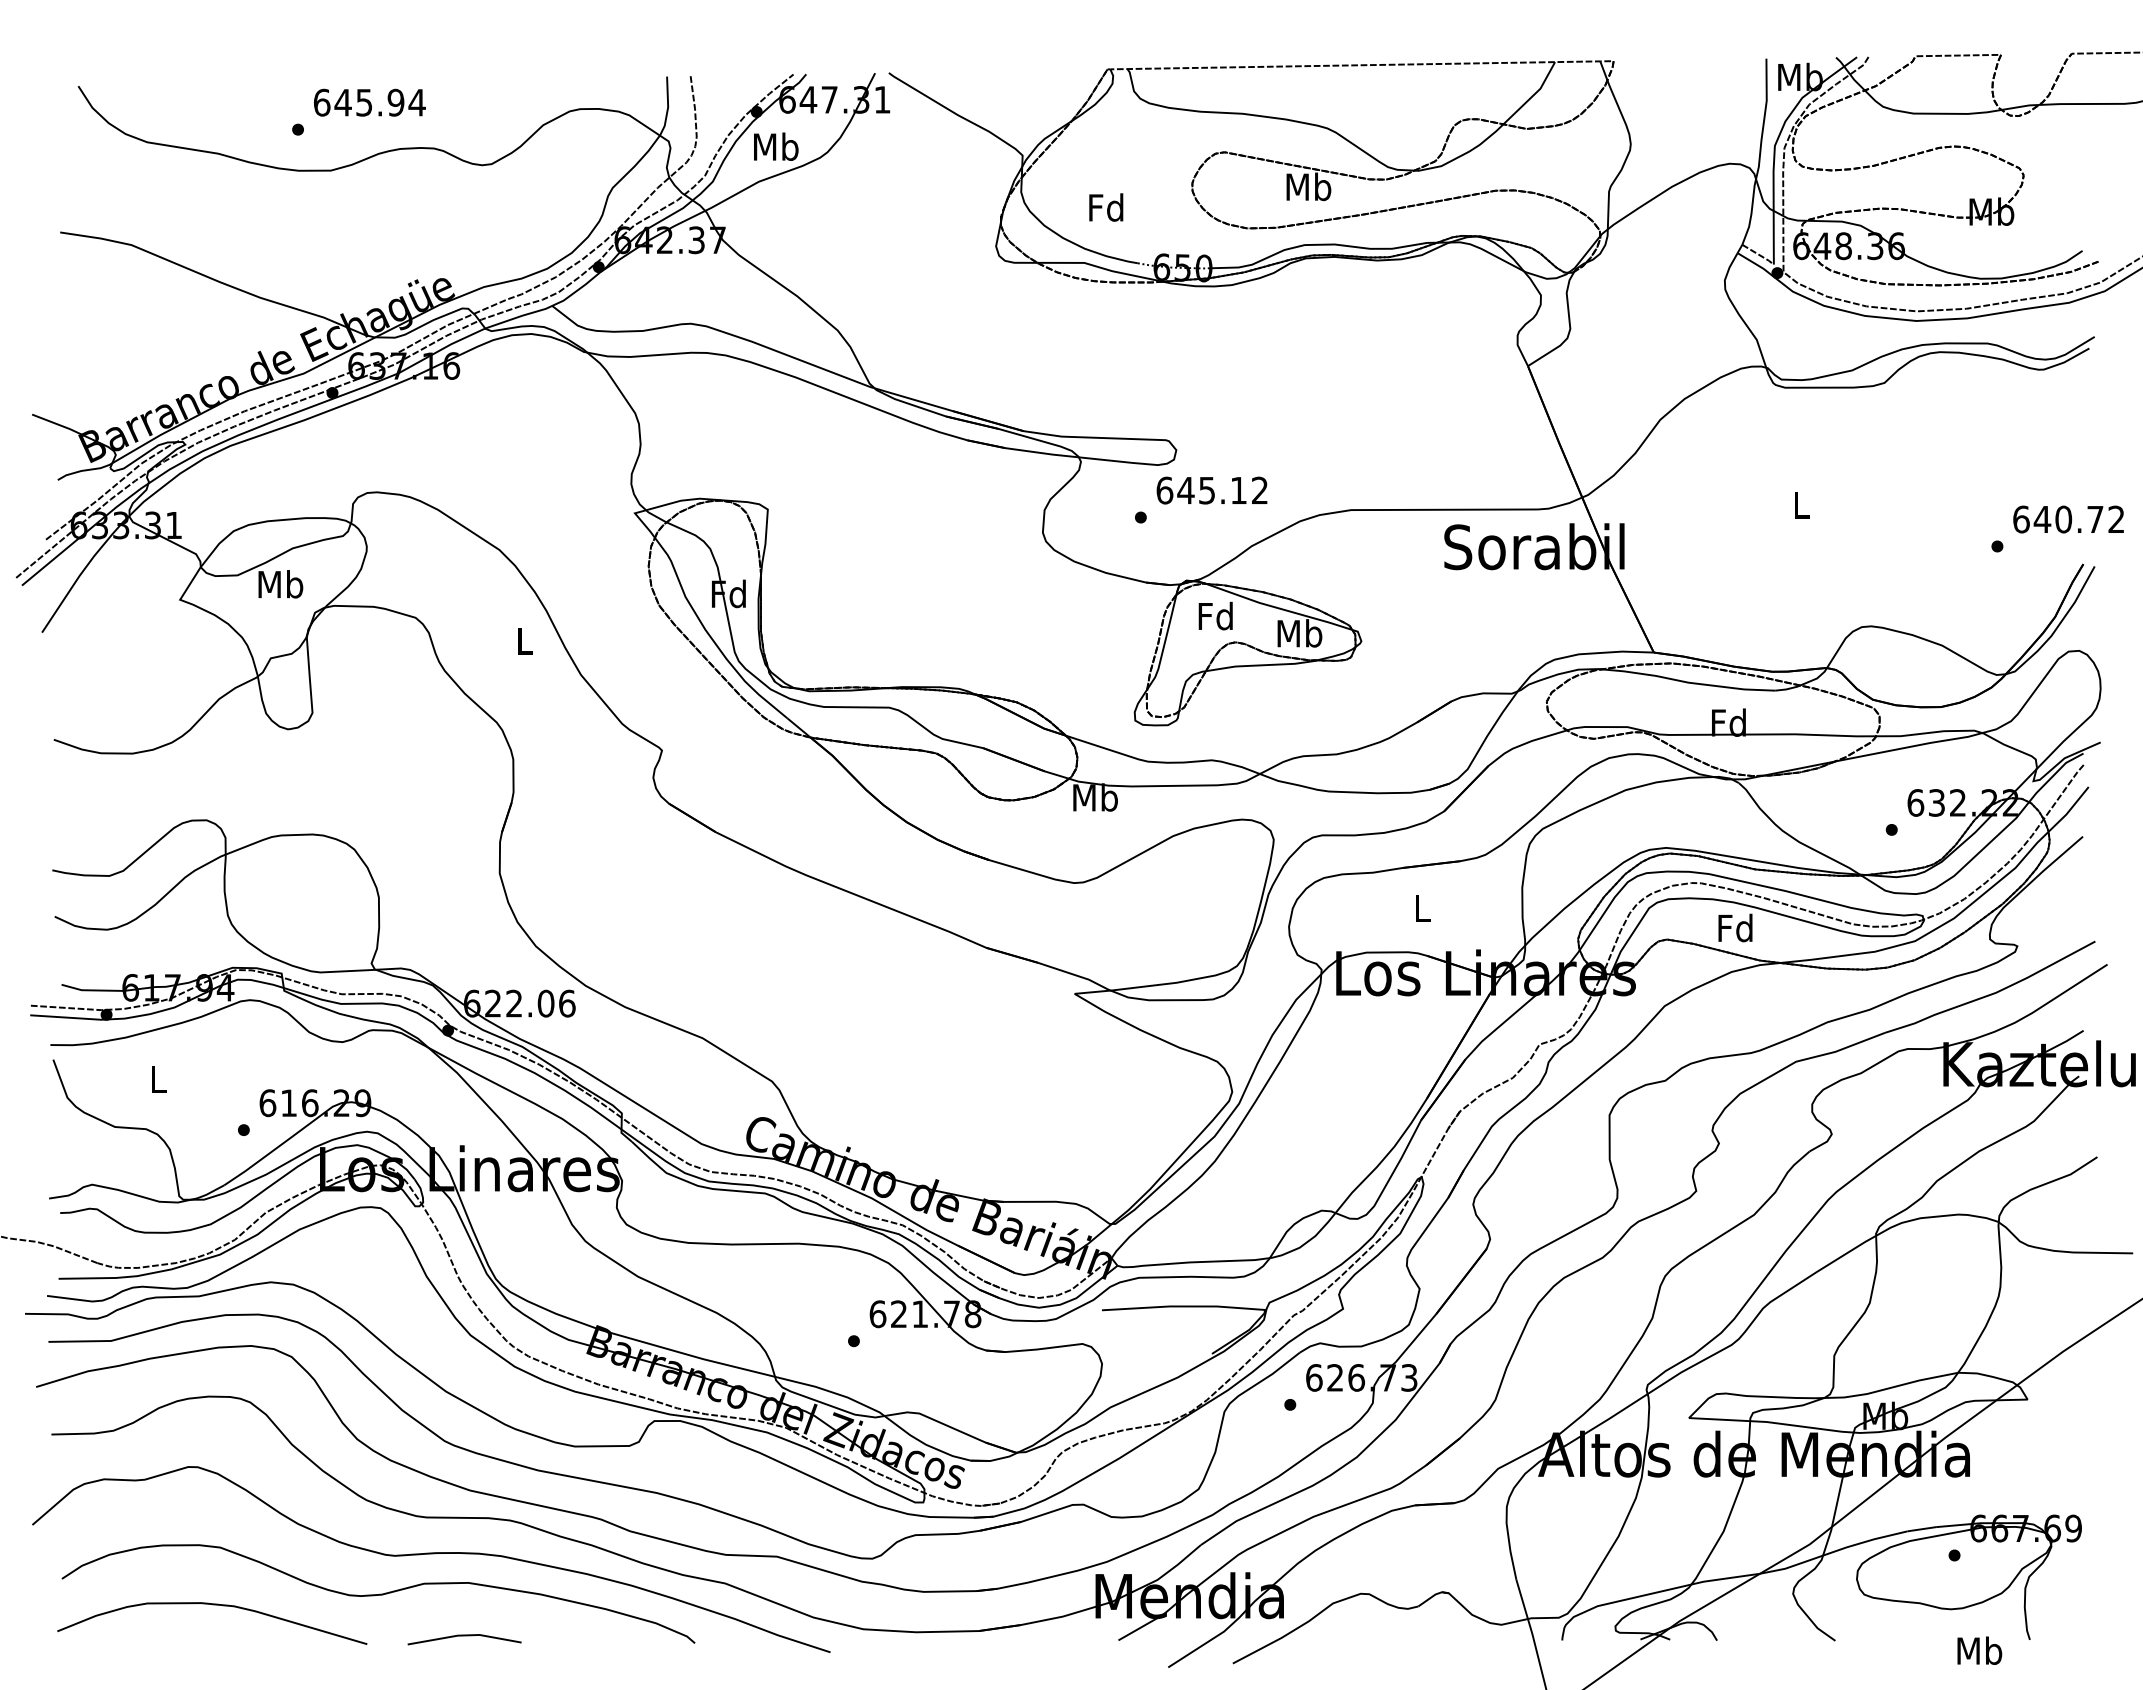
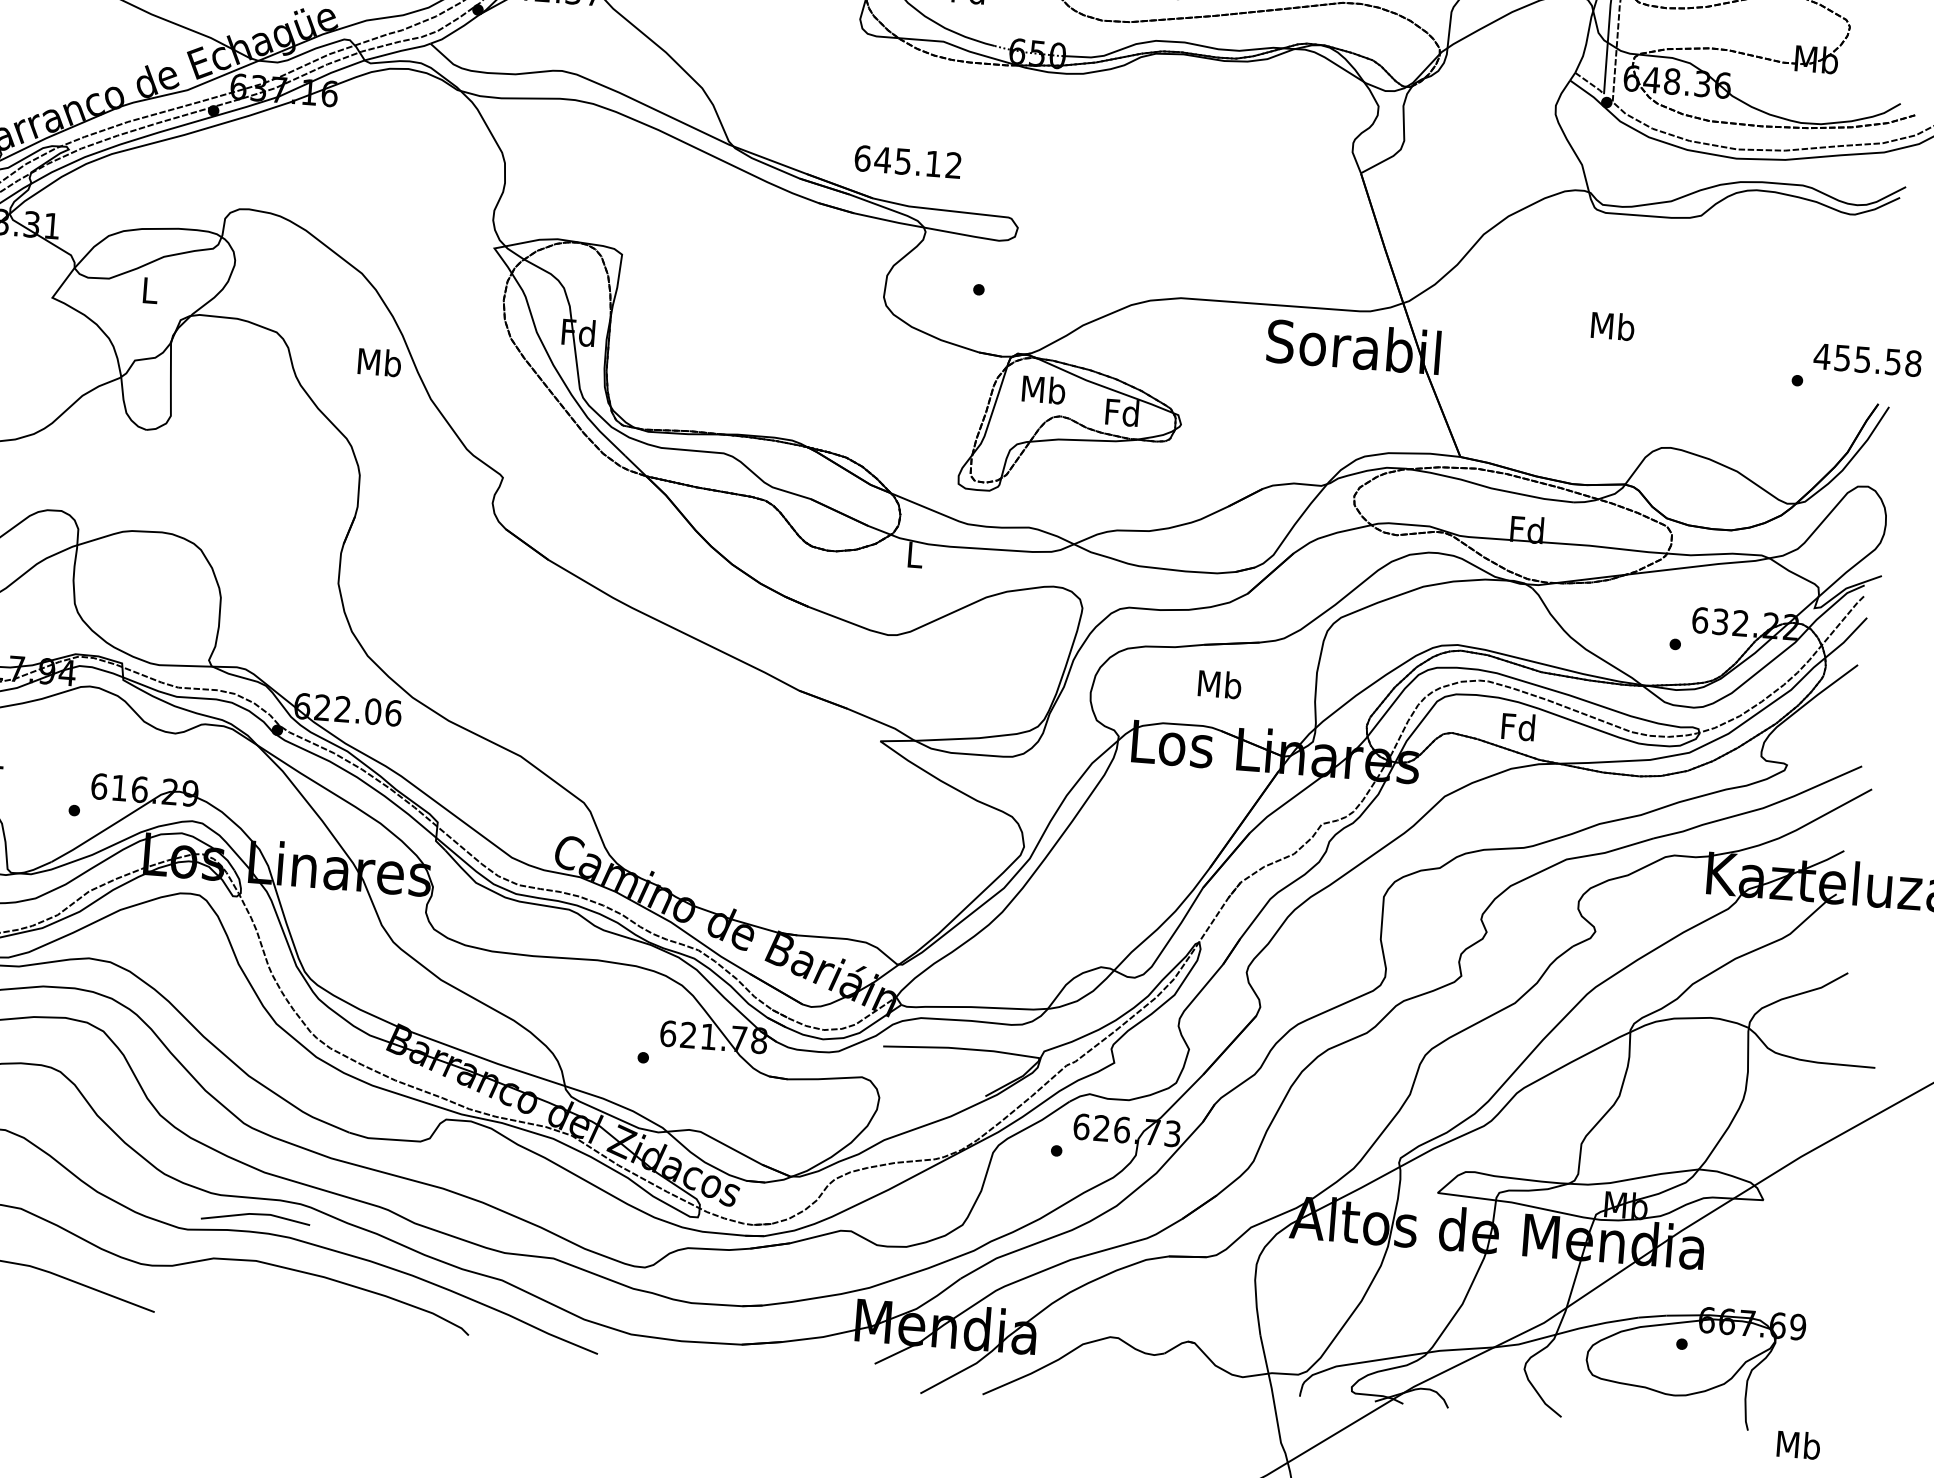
text: (1211, 490) -> (907, 161), moved
text: (1801, 504) -> (1612, 326), L -> Mb
text: (2068, 519) -> (1867, 360), 640.72 -> 455.58
text: (280, 584) -> (149, 290), Mb -> L
text: (1216, 615) -> (1044, 389), Fd -> Mb
text: (1299, 633) -> (1122, 412), Mb -> Fd
text: (524, 640) -> (379, 362), L -> Mb
text: (1095, 797) -> (914, 554), Mb -> L
text: (1422, 907) -> (1219, 684), L -> Mb
line: (464, 1636) -> (255, 1215), moved
text: (1979, 1650) -> (1798, 1444), moved

